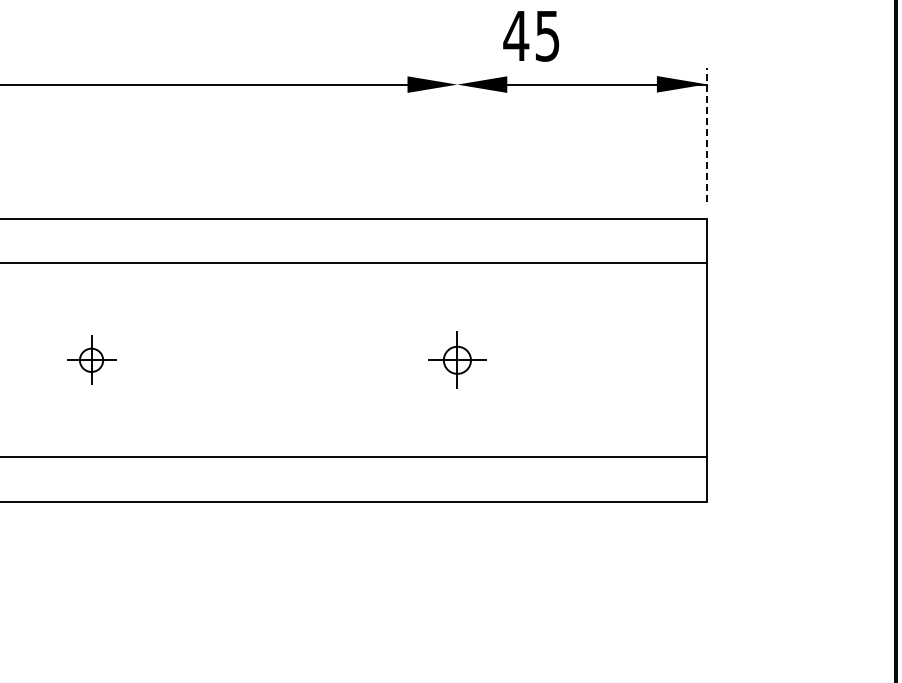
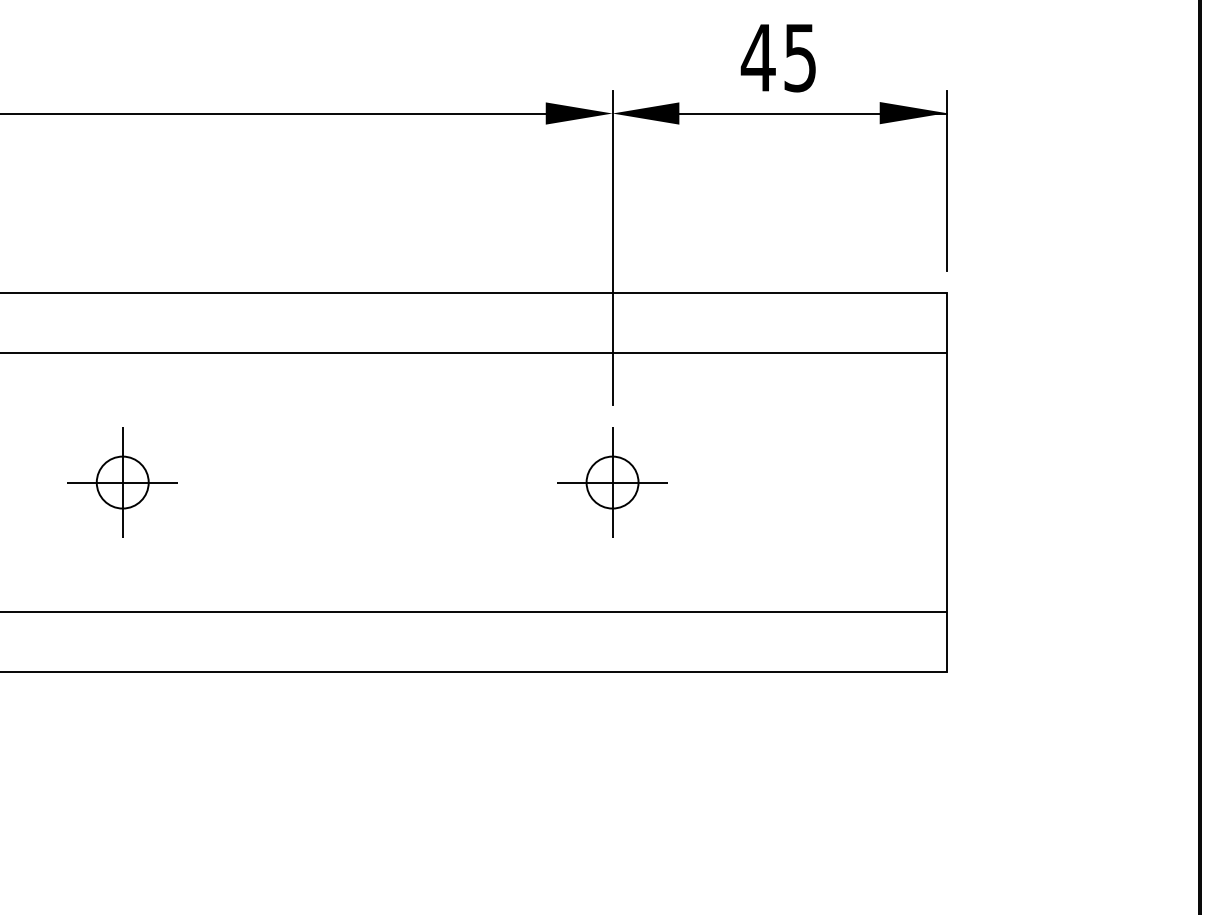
text: (531, 36) -> (778, 58), moved
line: (706, 134) -> (946, 180), dashed -> solid
line: (457, 185) -> (612, 248), added
part: (91, 360) -> (122, 482), size x1.67
part: (457, 360) -> (612, 482), size x1.43

